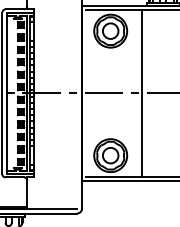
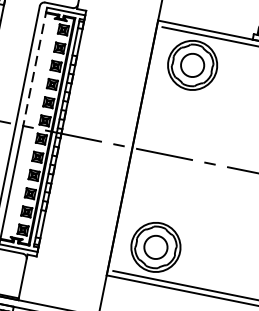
line: (7, 53) -> (35, 67), solid -> dashed
line: (141, 93) -> (219, 165), removed

